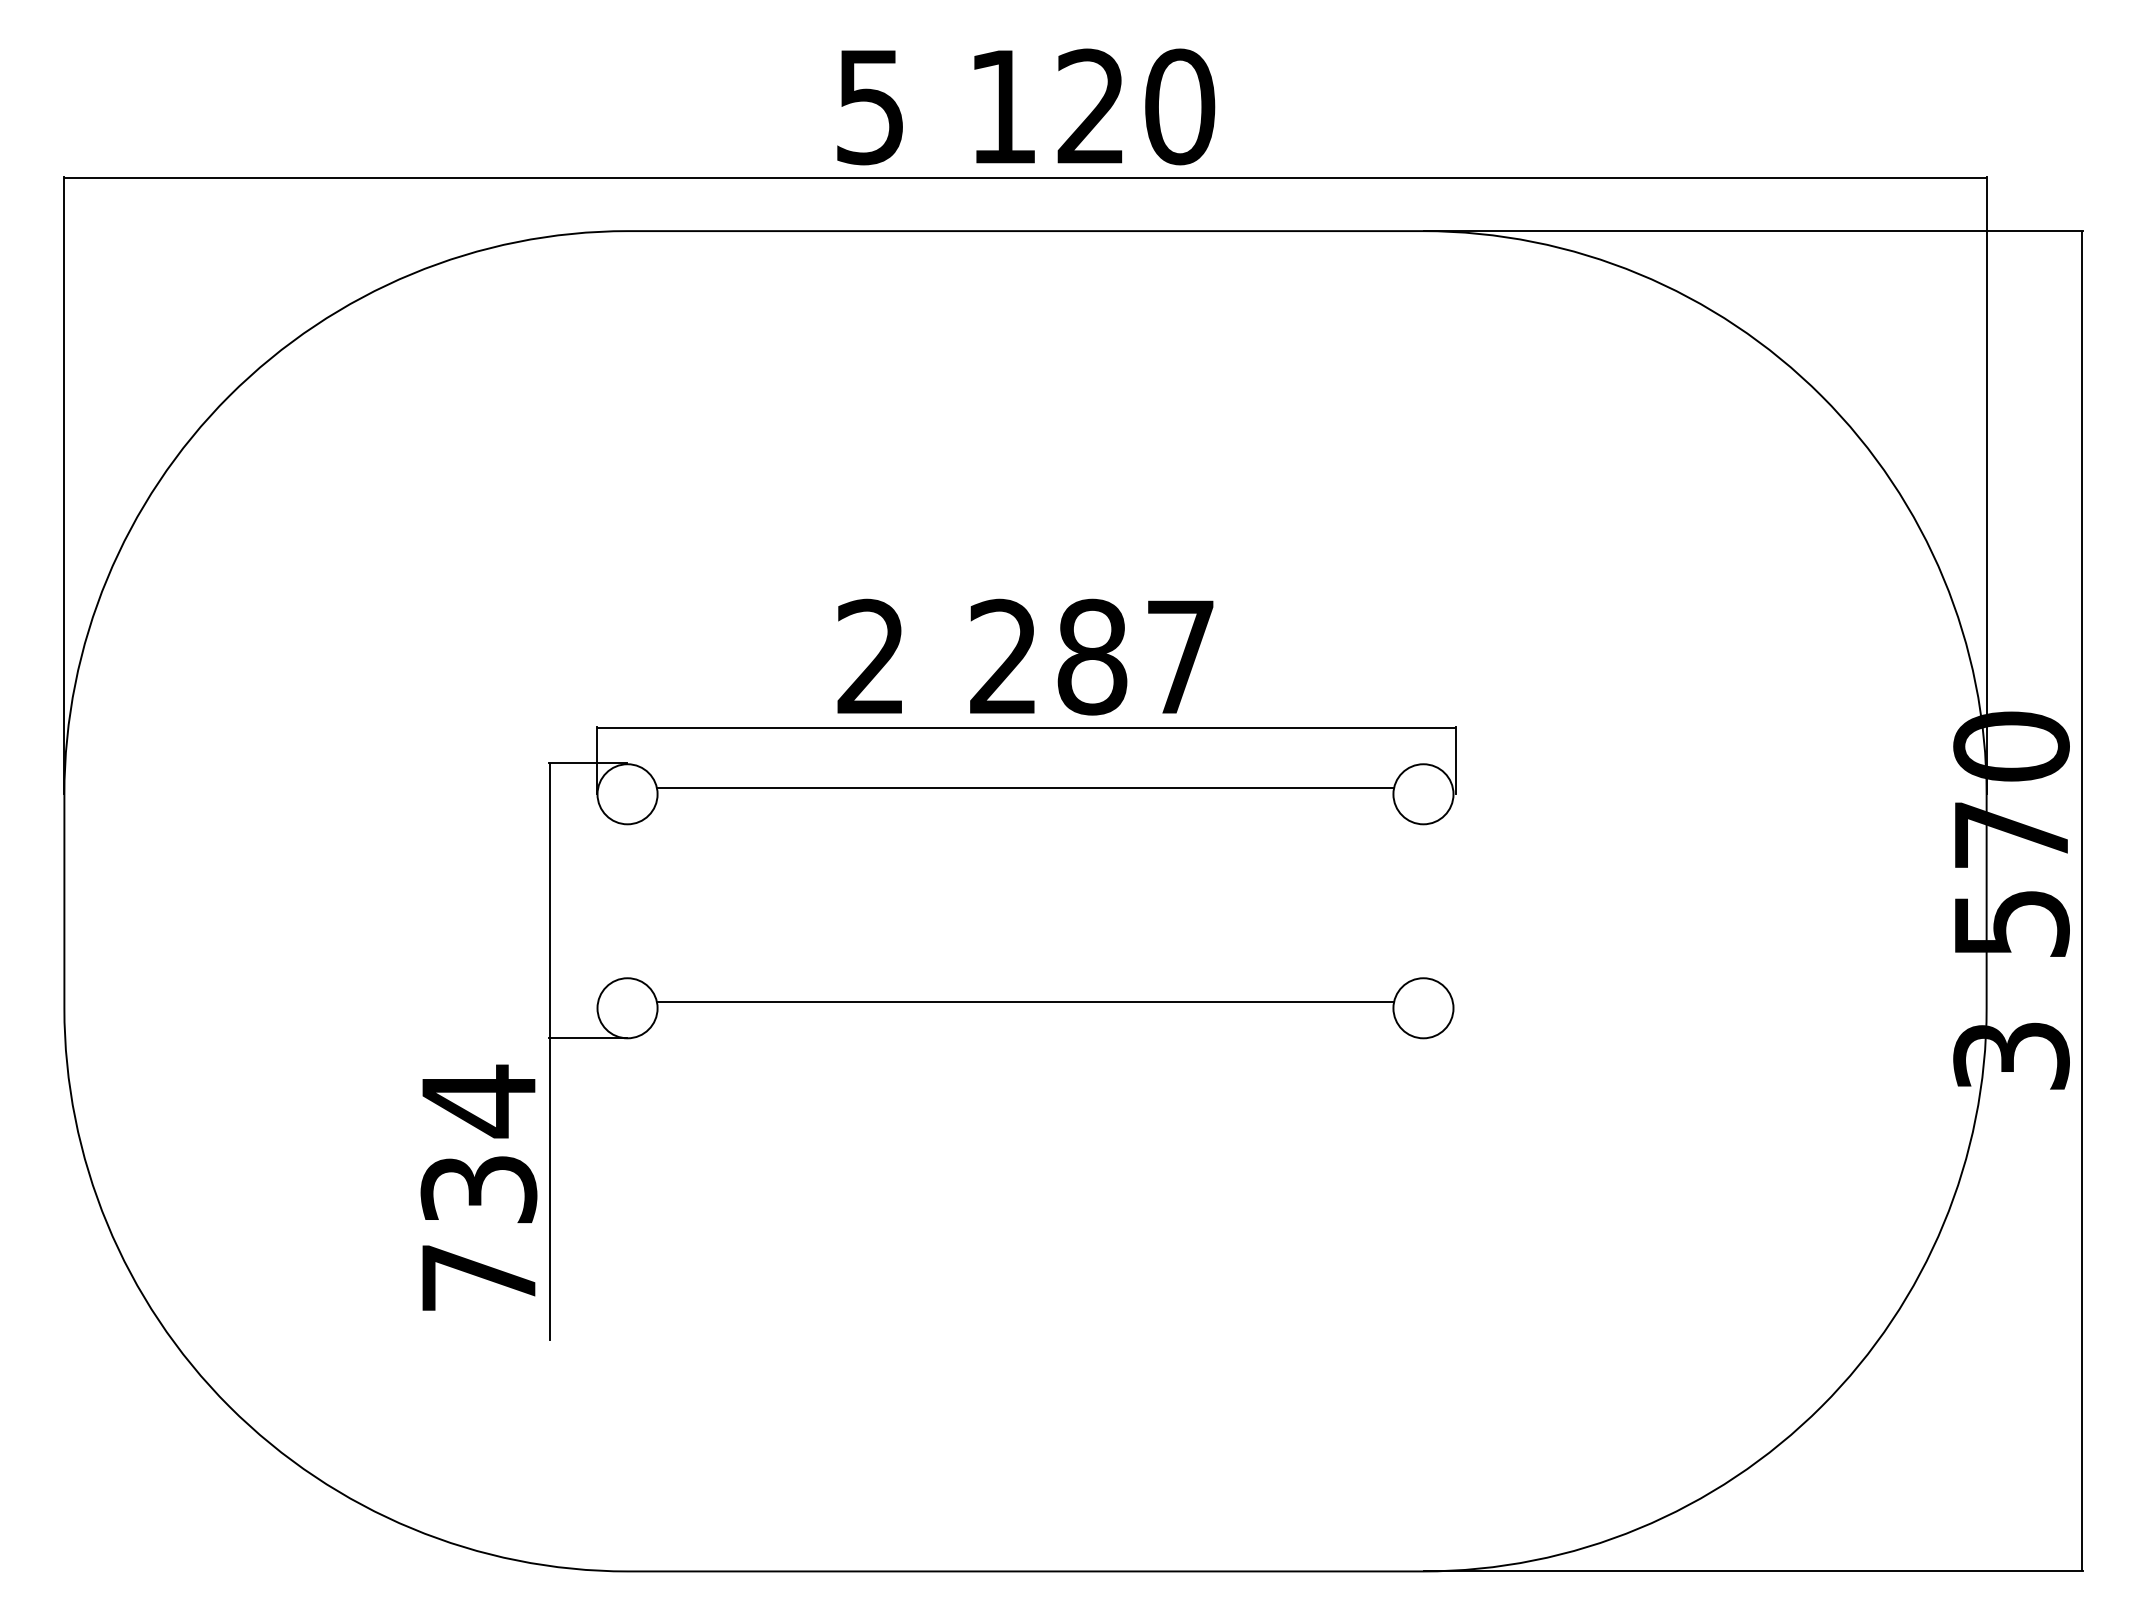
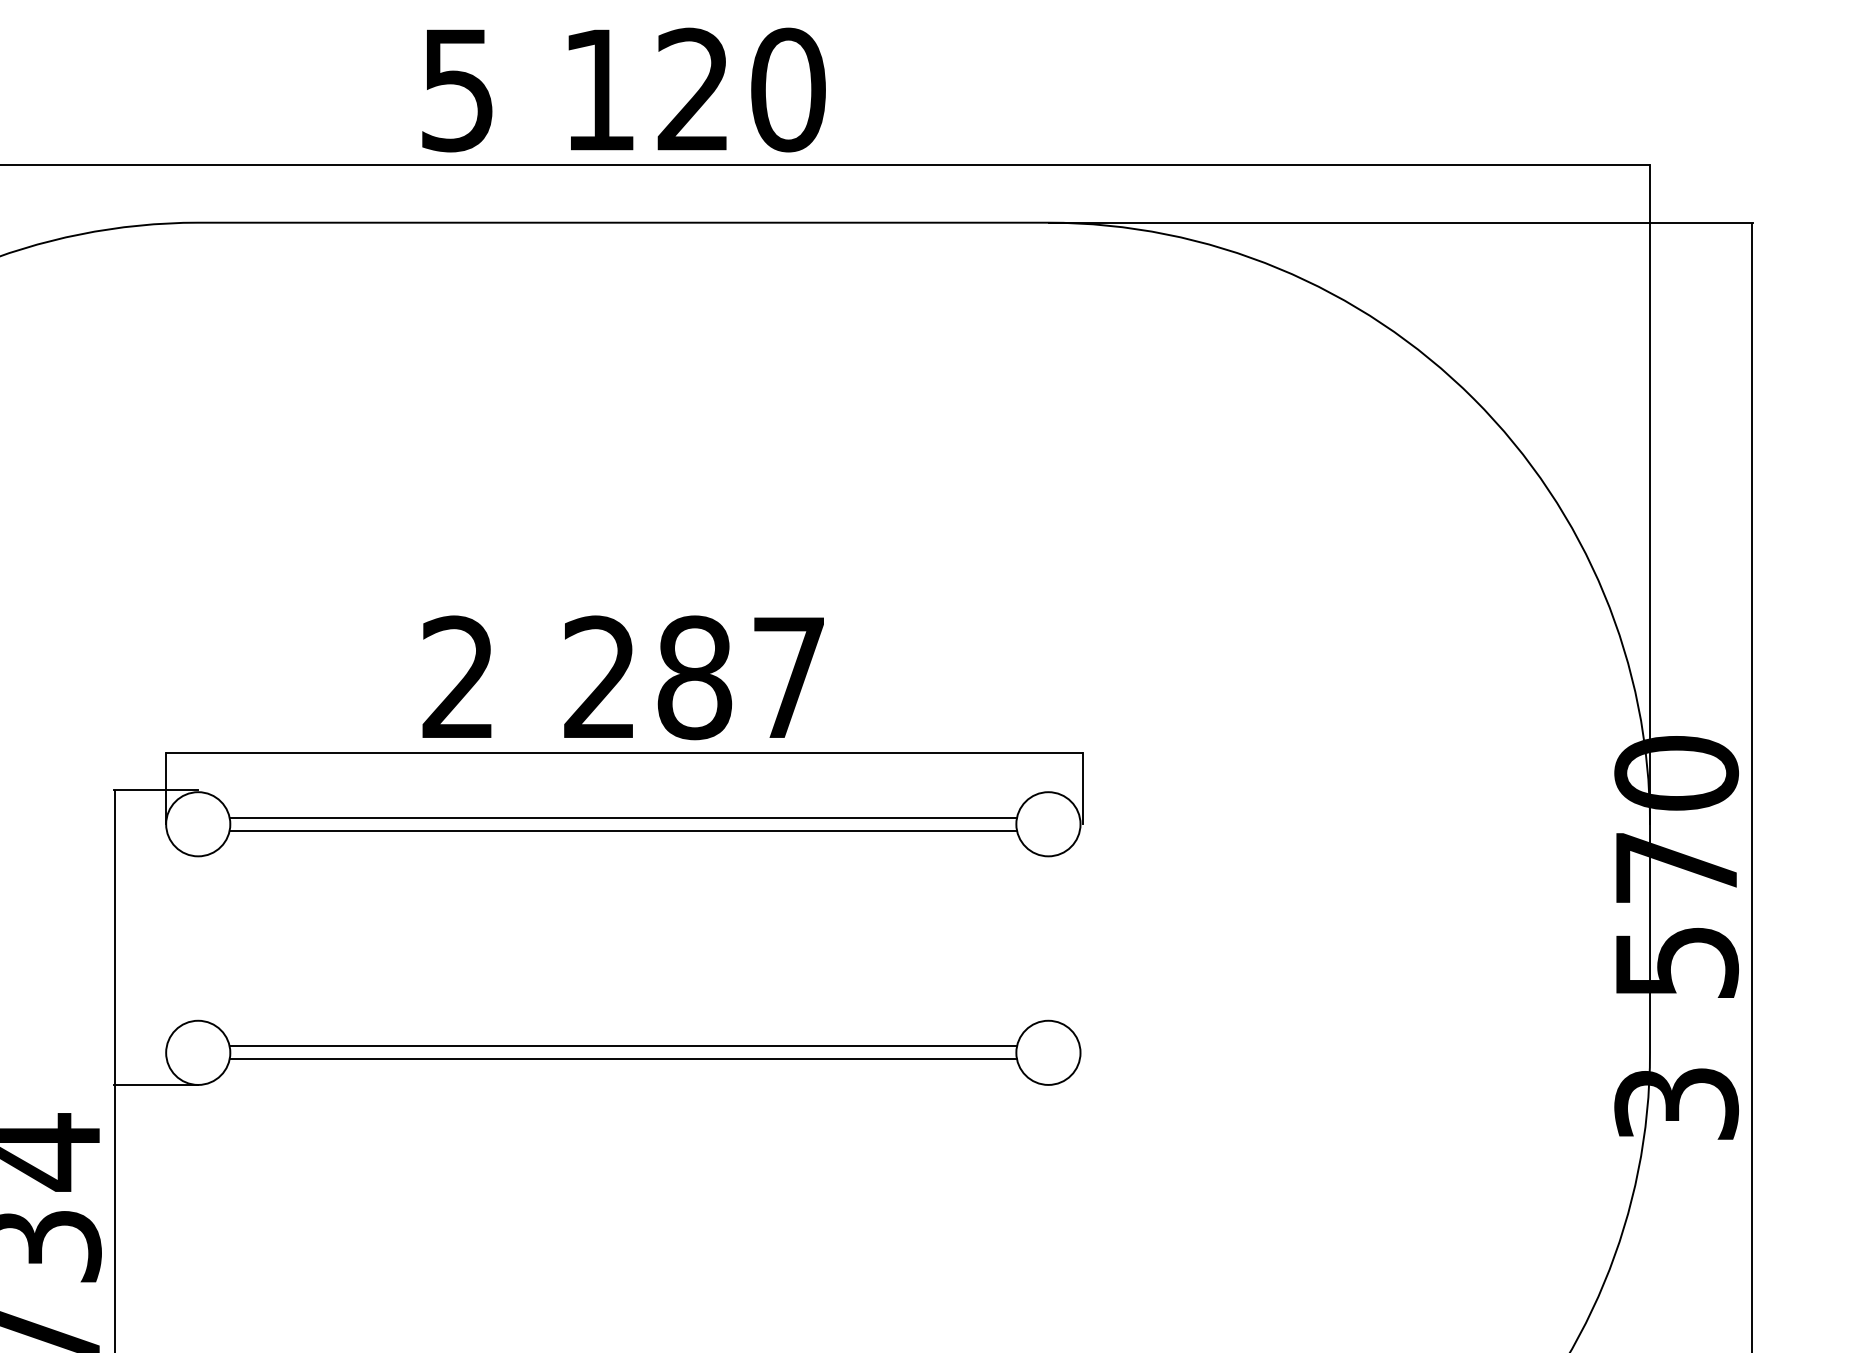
line: (1025, 800) -> (623, 830), added
line: (1025, 1014) -> (623, 1059), added

